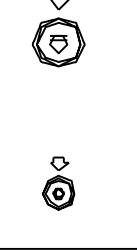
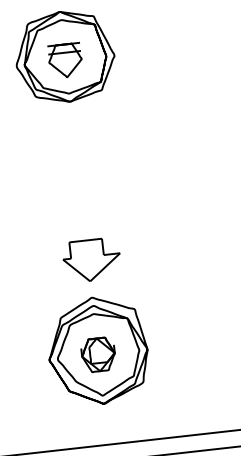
part: (58, 183) -> (94, 321), size x1.67

